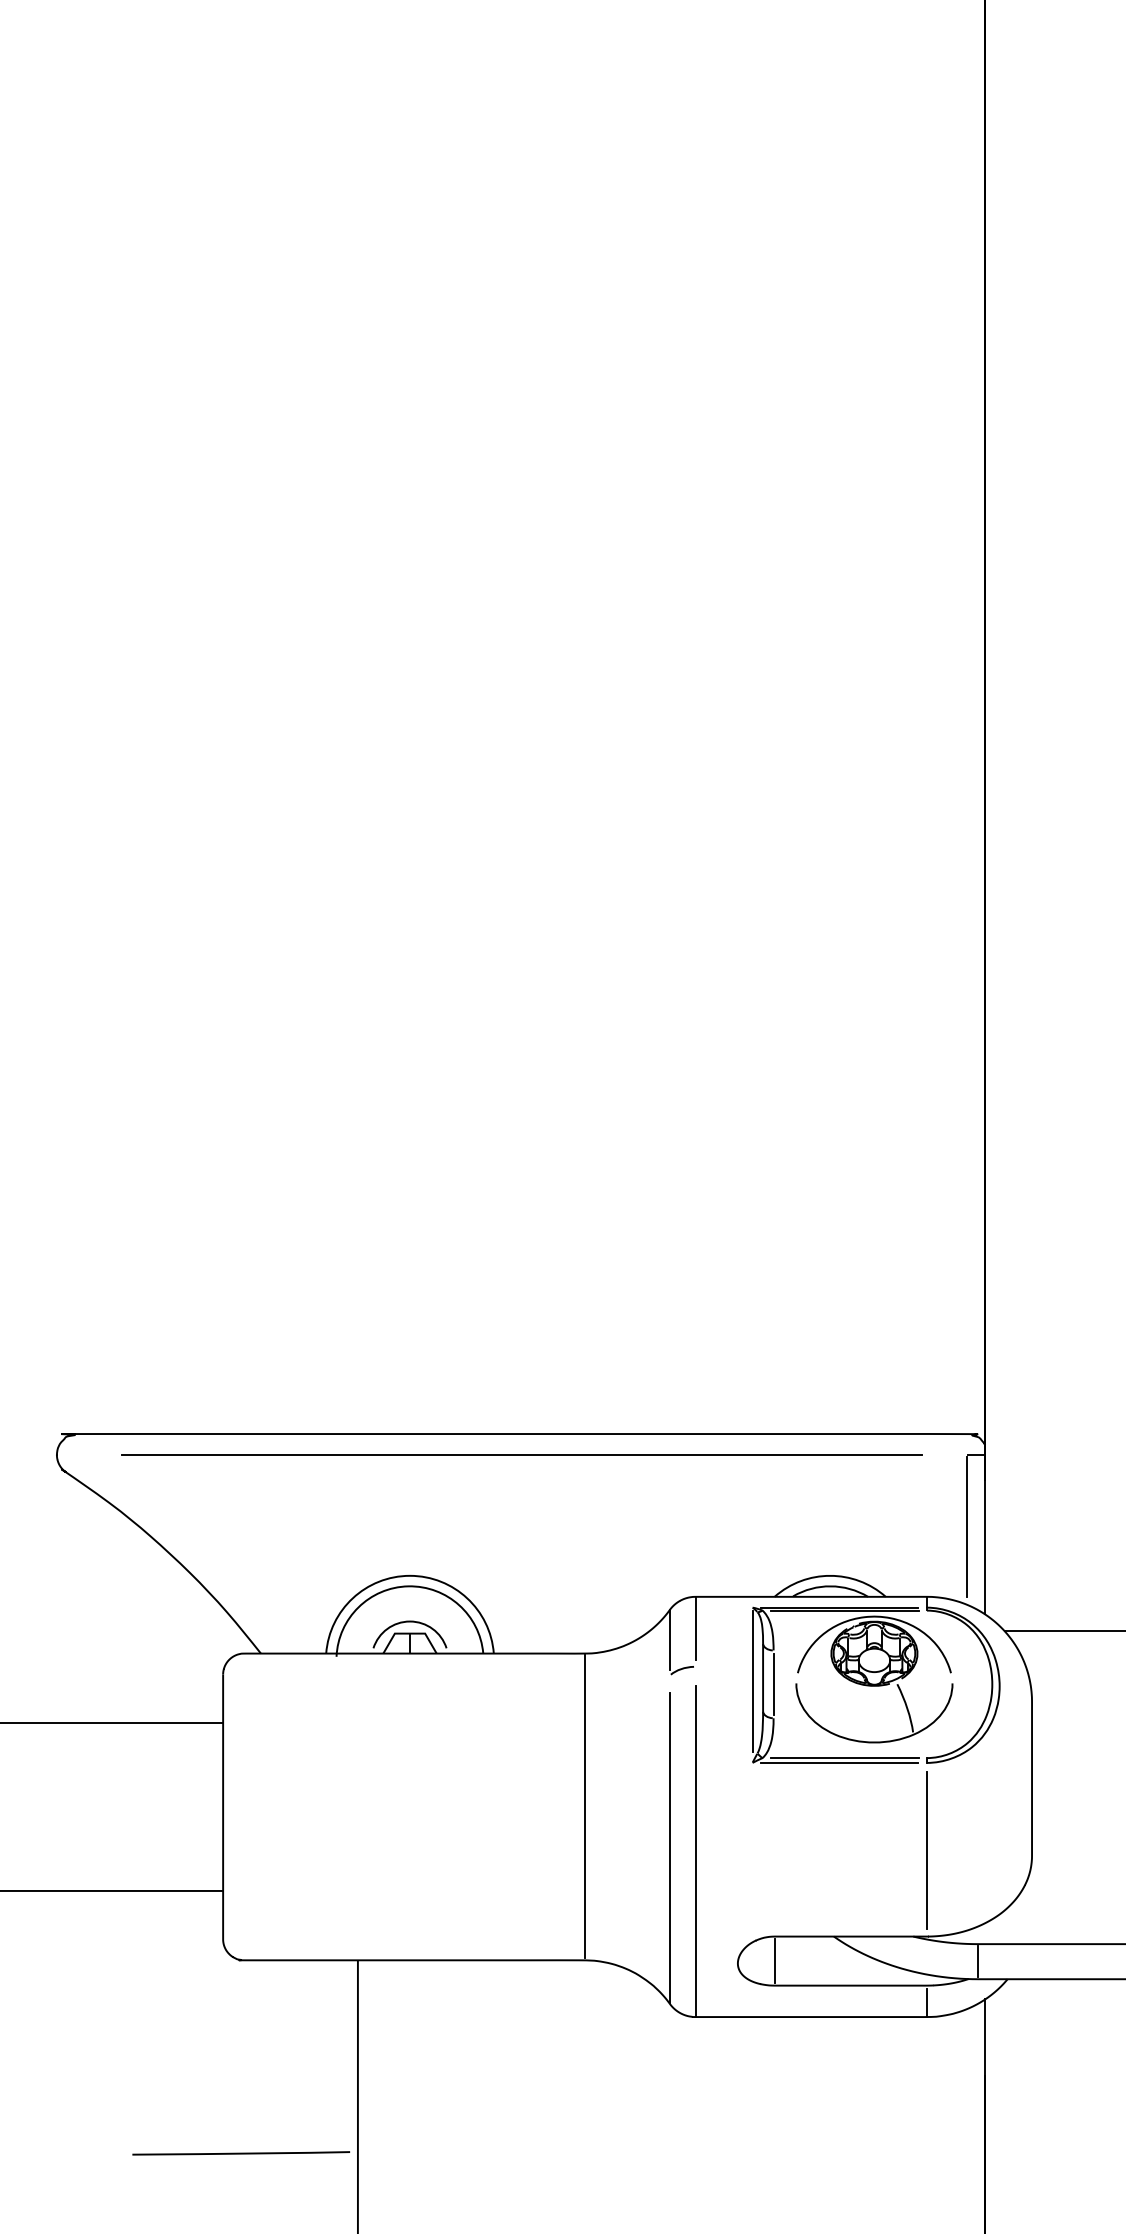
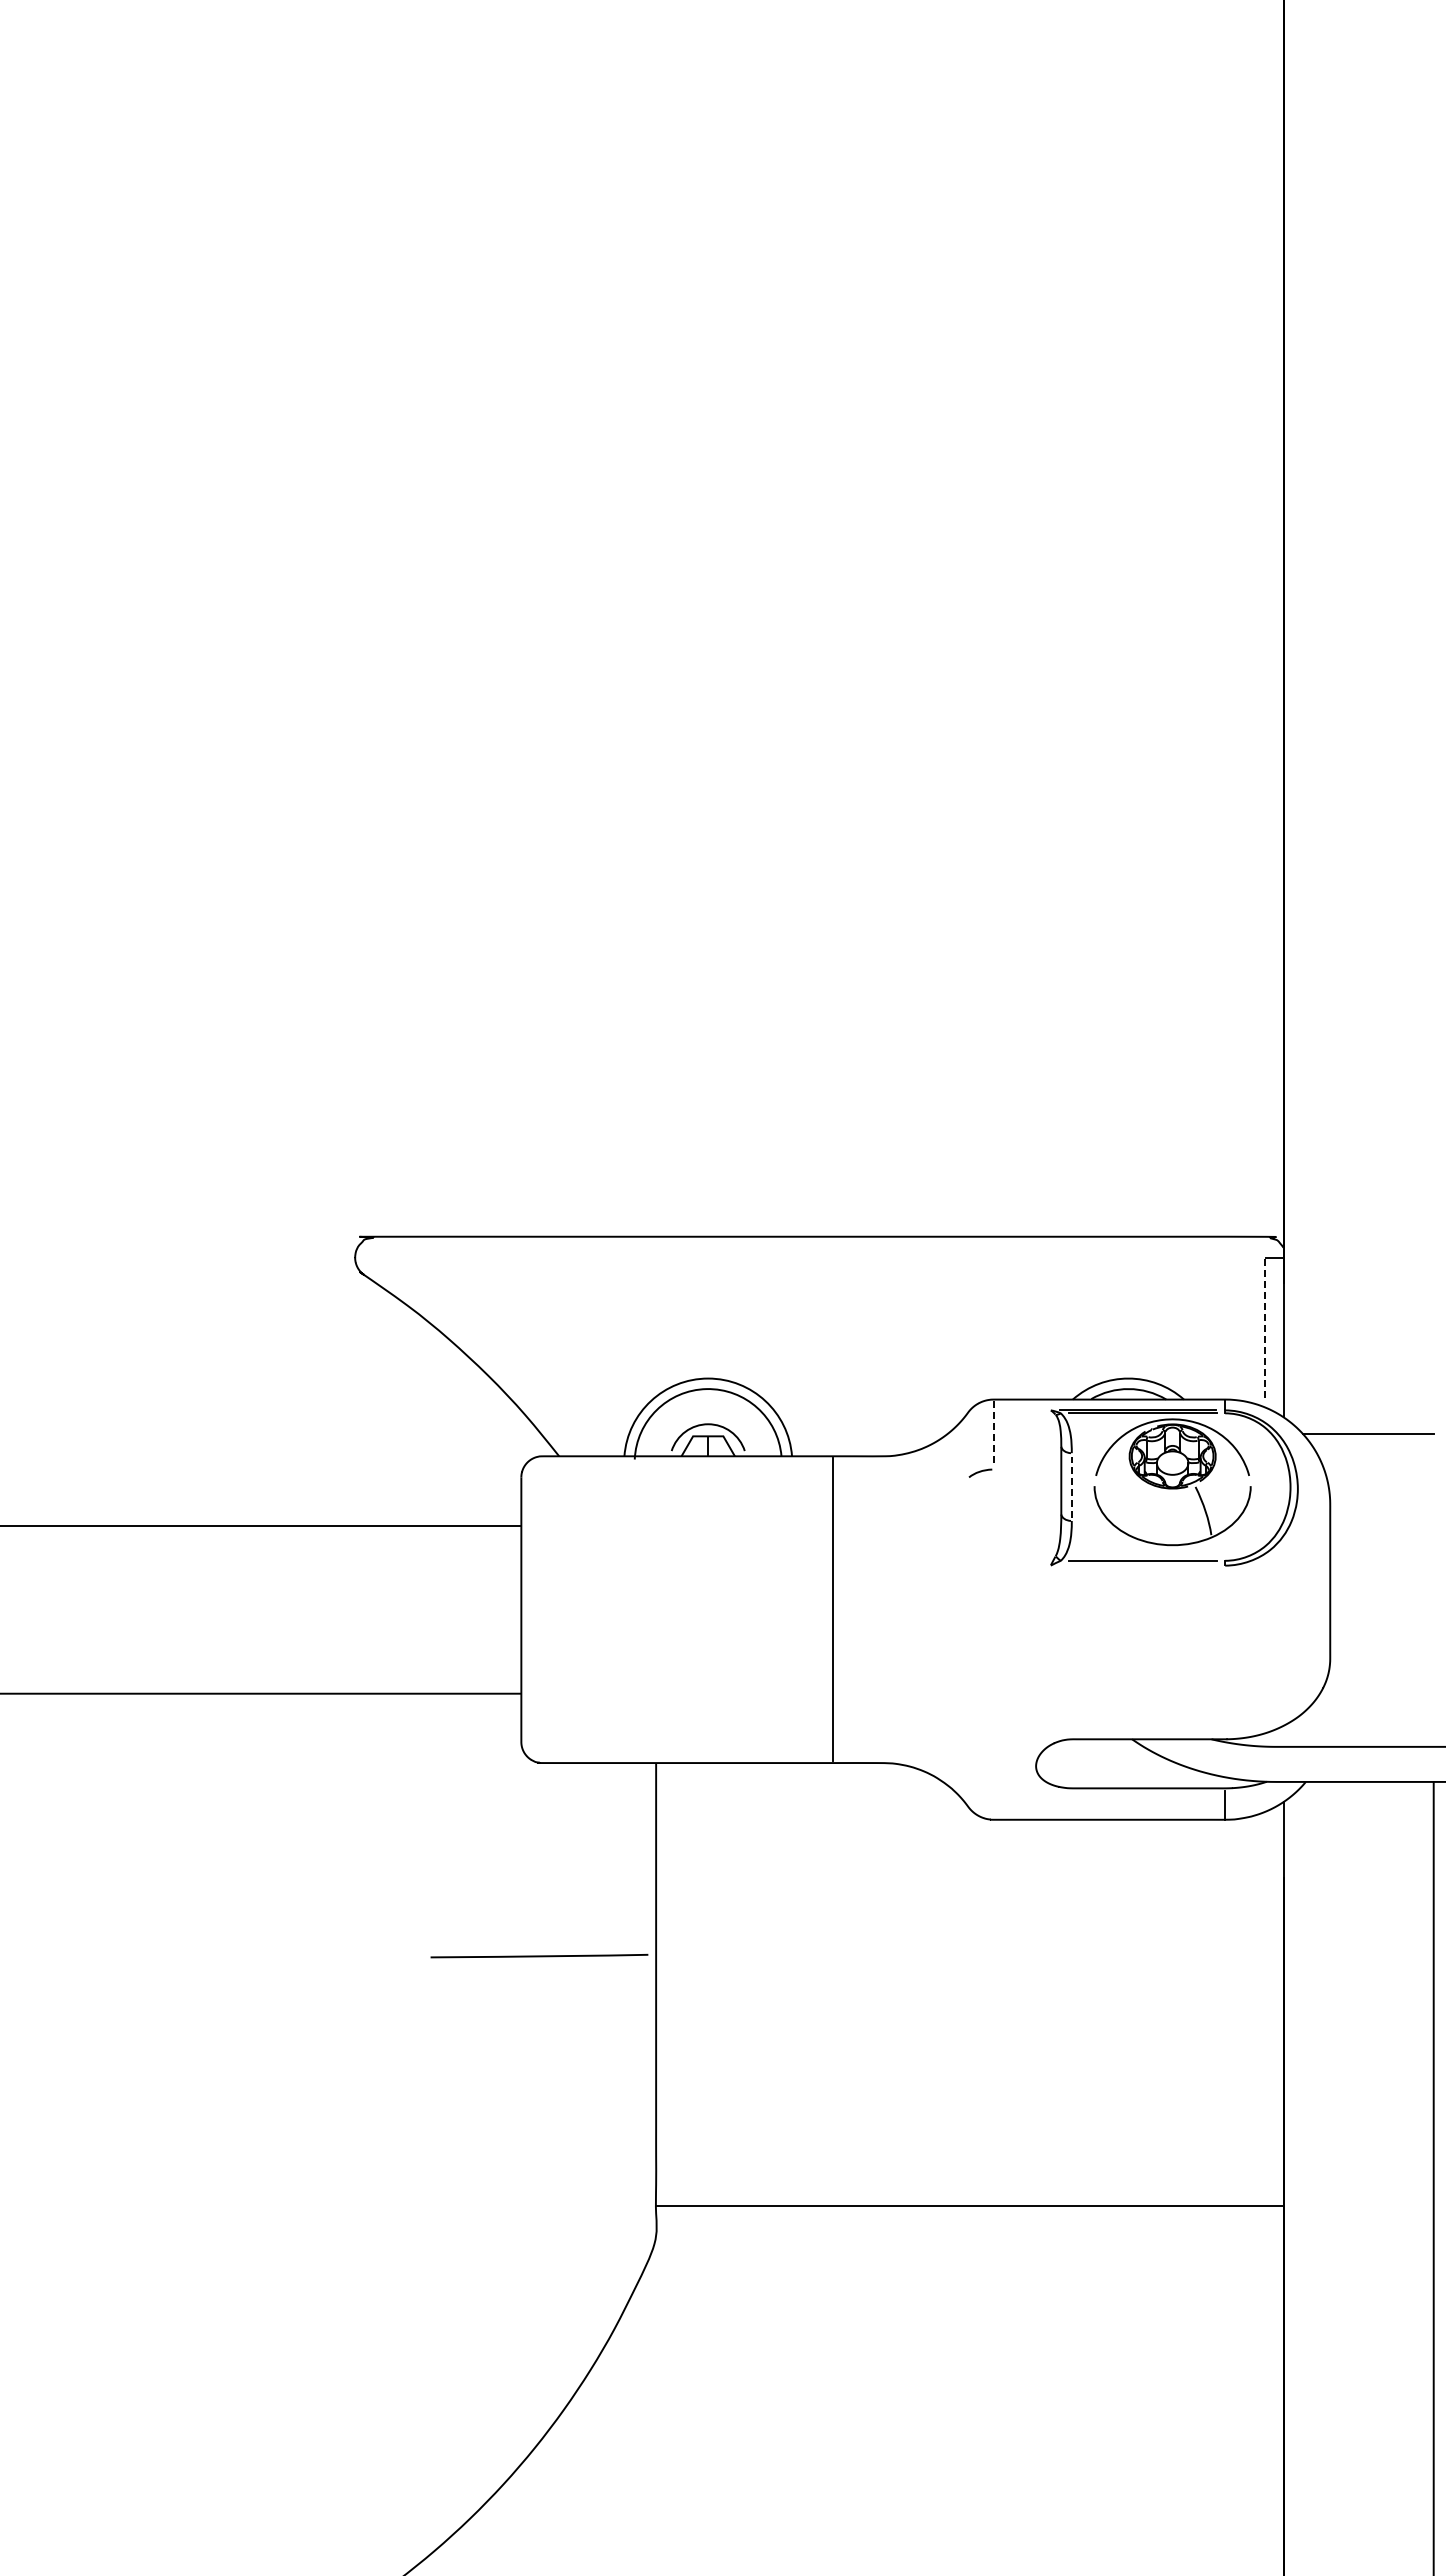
line: (522, 1454) -> (820, 1257), removed
line: (967, 1527) -> (1265, 1330), solid -> dashed
line: (695, 1628) -> (993, 1431), solid -> dashed
line: (670, 1639) -> (968, 1442), removed
line: (752, 1681) -> (1050, 1484), removed
line: (773, 1684) -> (1071, 1487), solid -> dashed
line: (839, 1762) -> (1137, 1565), removed
line: (584, 1806) -> (832, 1609), moved
line: (670, 1847) -> (968, 1650), removed
line: (927, 1849) -> (1225, 1652), removed
line: (695, 1850) -> (993, 1653), removed
line: (774, 1960) -> (1072, 1763), removed
line: (978, 1961) -> (1276, 1764), removed

